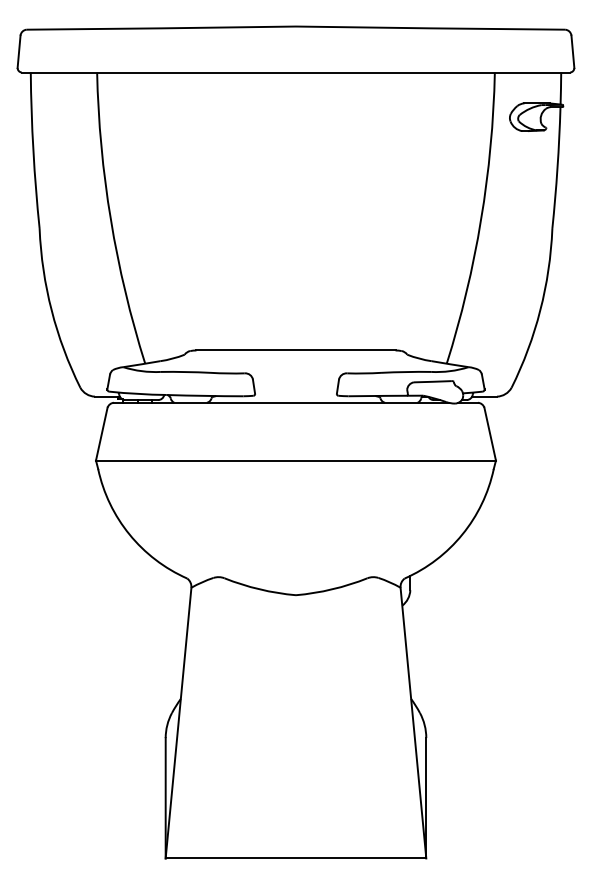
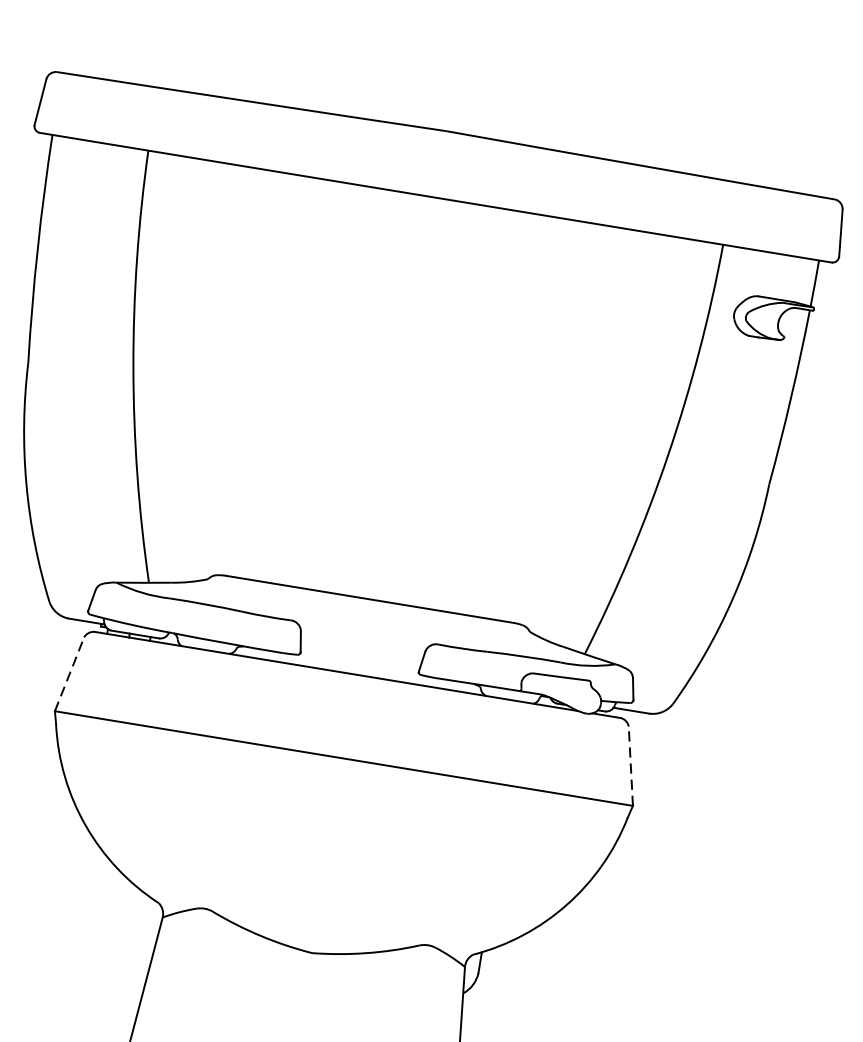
line: (101, 433) -> (69, 673), solid -> dashed
line: (490, 433) -> (631, 765), solid -> dashed

